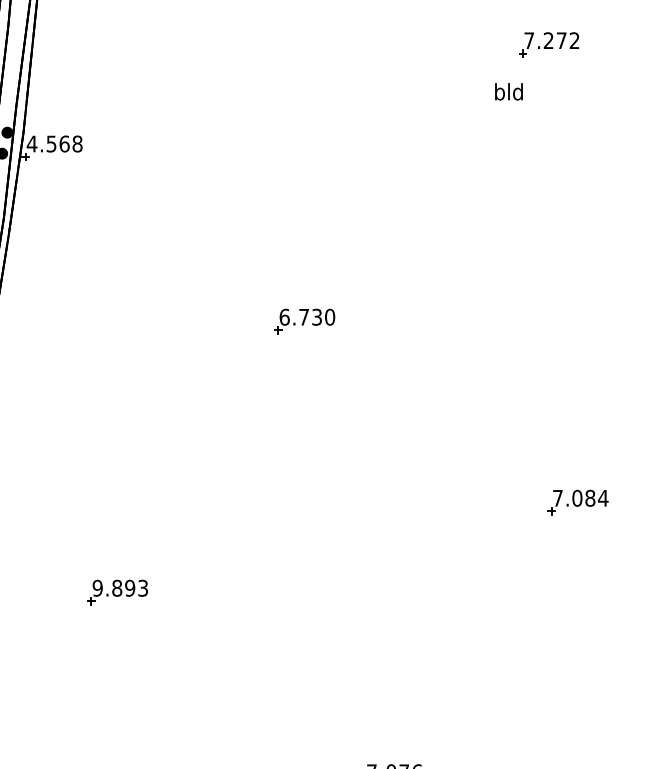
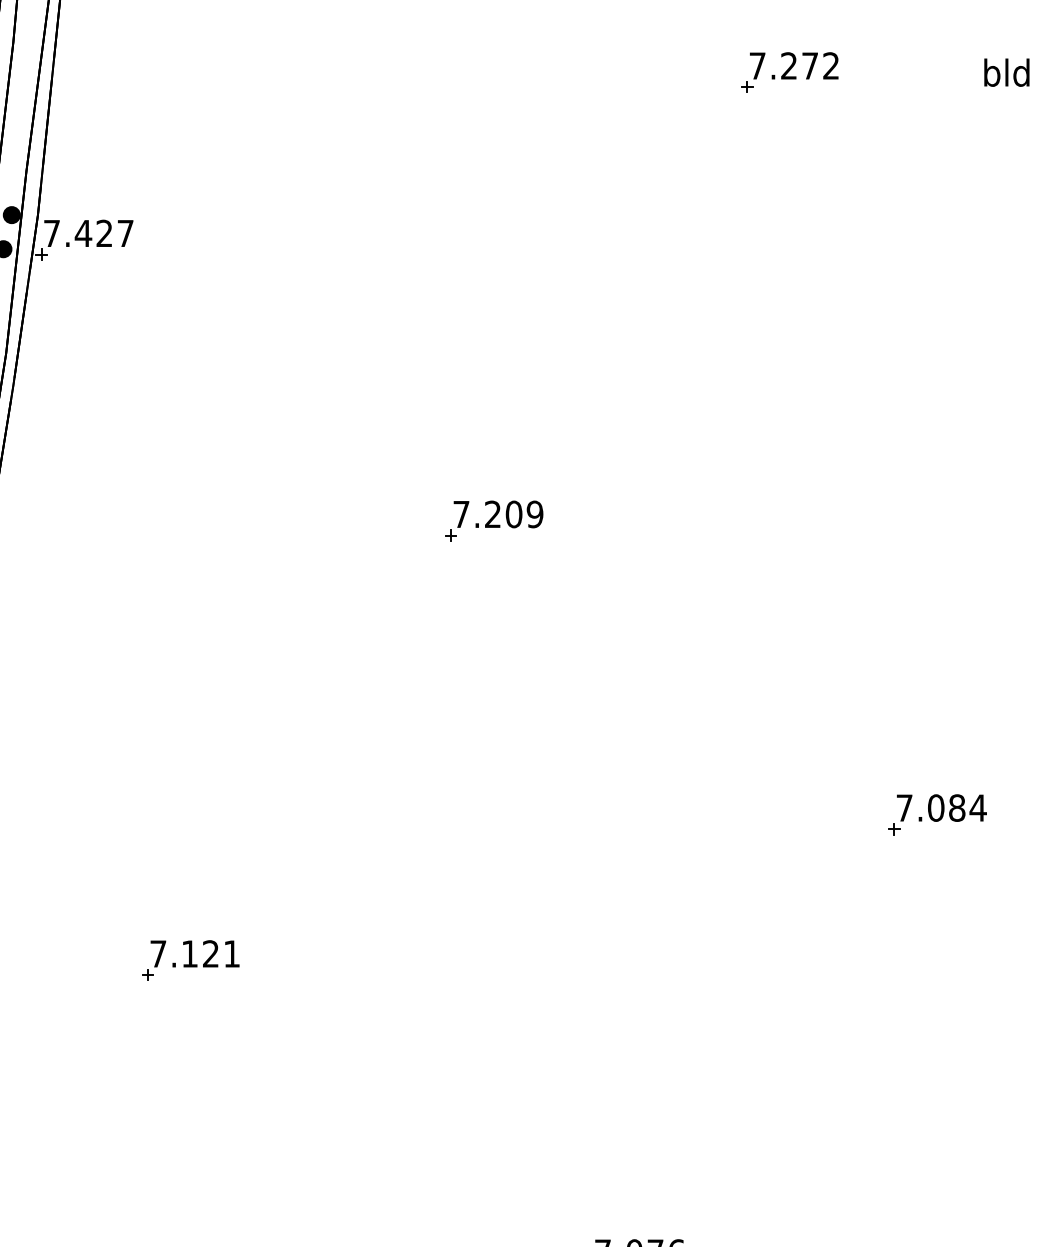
part: (549, 44) -> (790, 72), moved
text: (508, 91) -> (1006, 72), moved
text: (54, 143) -> (88, 232), 4.568 -> 7.427
text: (307, 316) -> (498, 513), 6.730 -> 7.209
text: (119, 587) -> (193, 952), 9.893 -> 7.121

